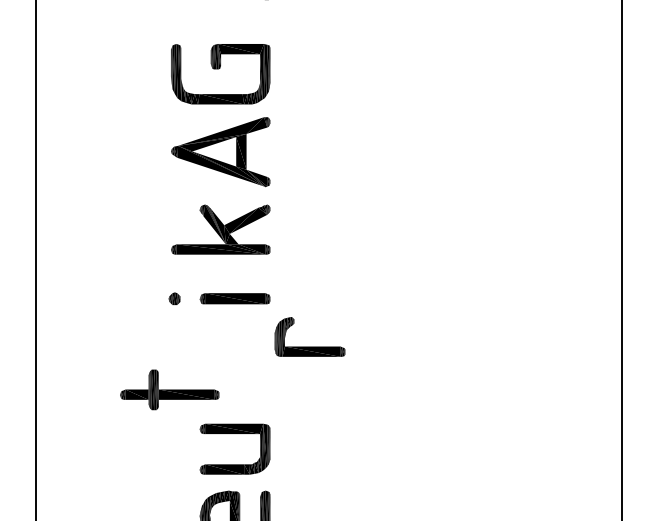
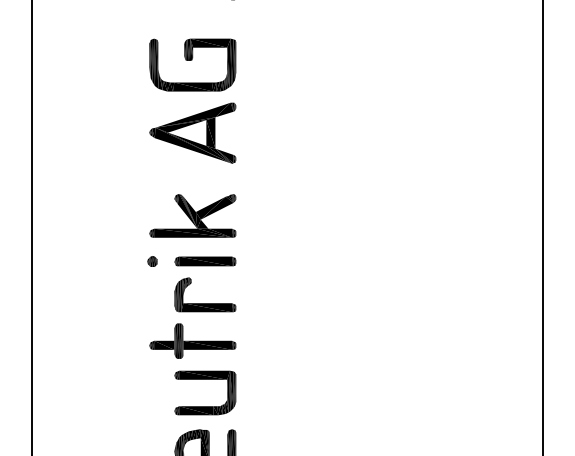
part: (220, 229) -> (192, 215), moved
part: (309, 346) -> (204, 303), moved
part: (169, 389) -> (192, 340), moved

